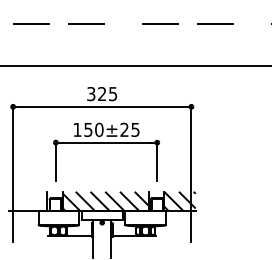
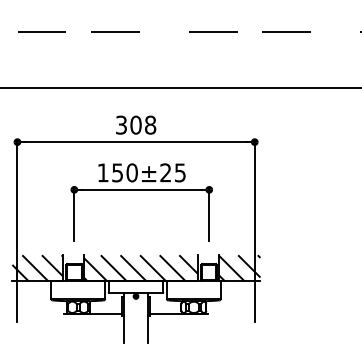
text: (107, 93) -> (143, 124), 325 -> 308
hatch: (28, 201) -> (37, 268), added

